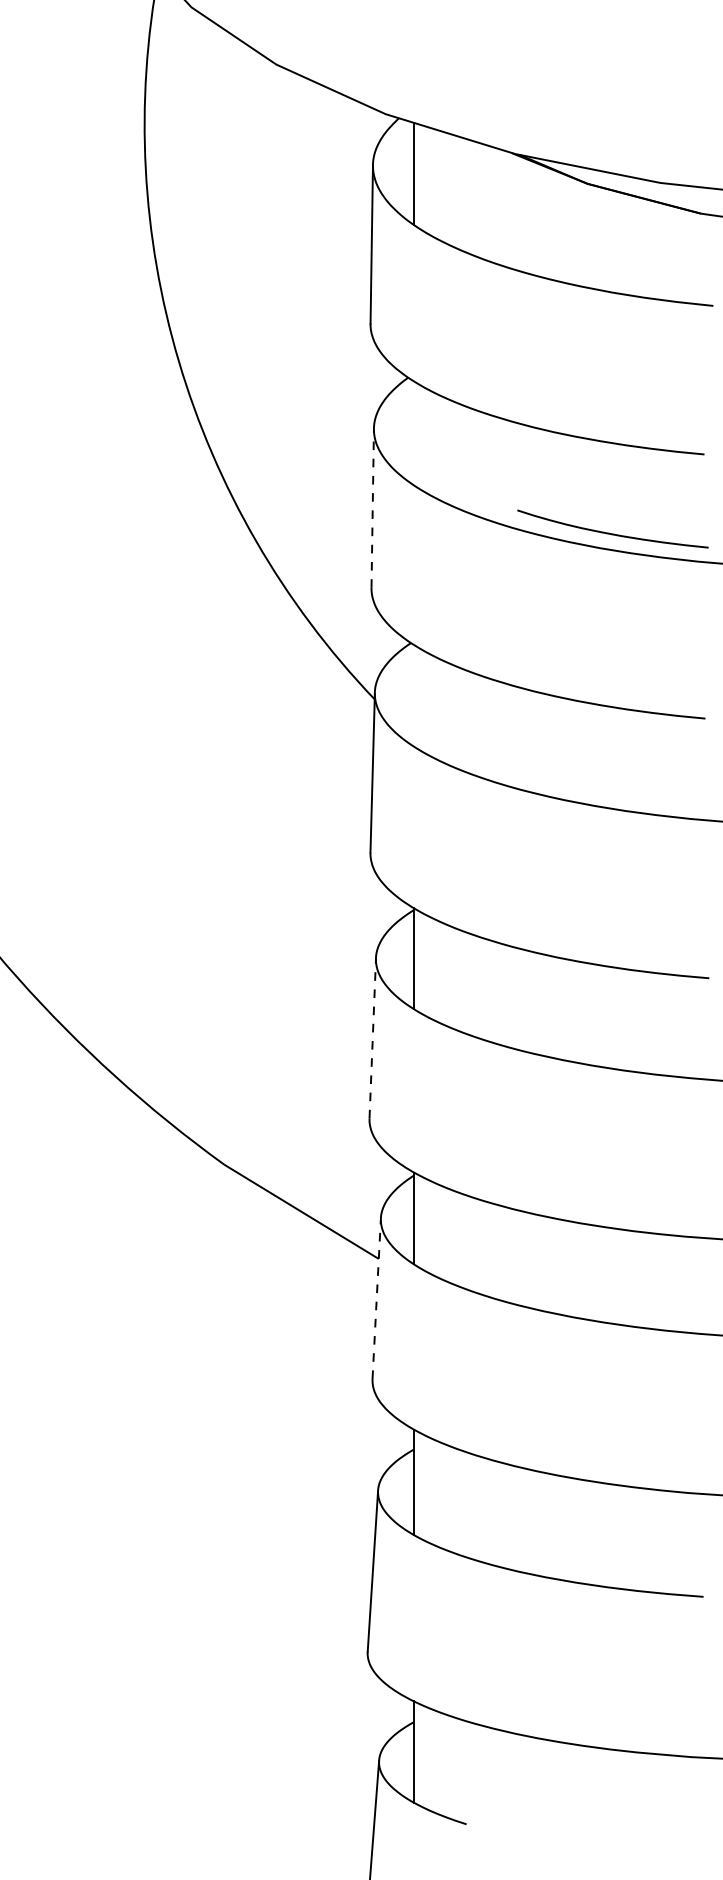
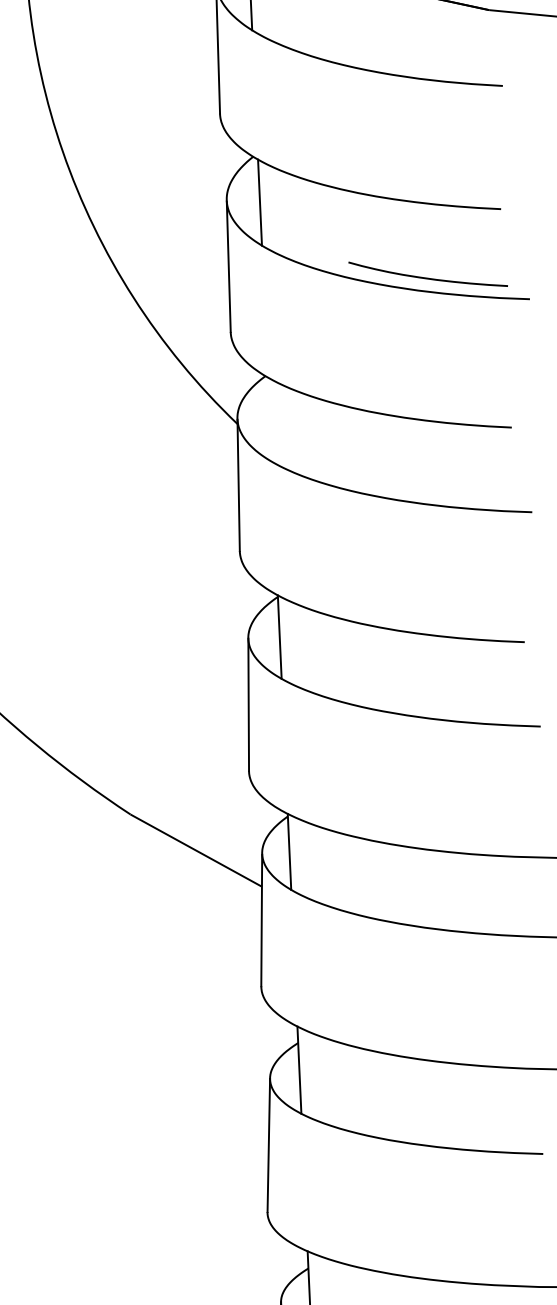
line: (413, 433) -> (259, 202), added
line: (372, 509) -> (228, 267), dashed -> solid
line: (372, 1038) -> (248, 704), dashed -> solid
line: (376, 1299) -> (261, 920), dashed -> solid

